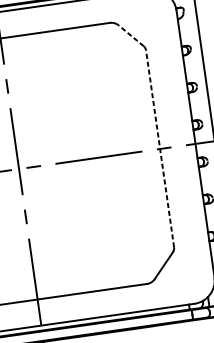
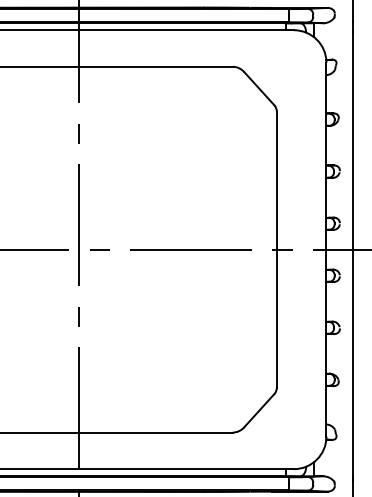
line: (131, 35) -> (259, 88), dashed -> solid
line: (159, 148) -> (276, 249), dashed -> solid

